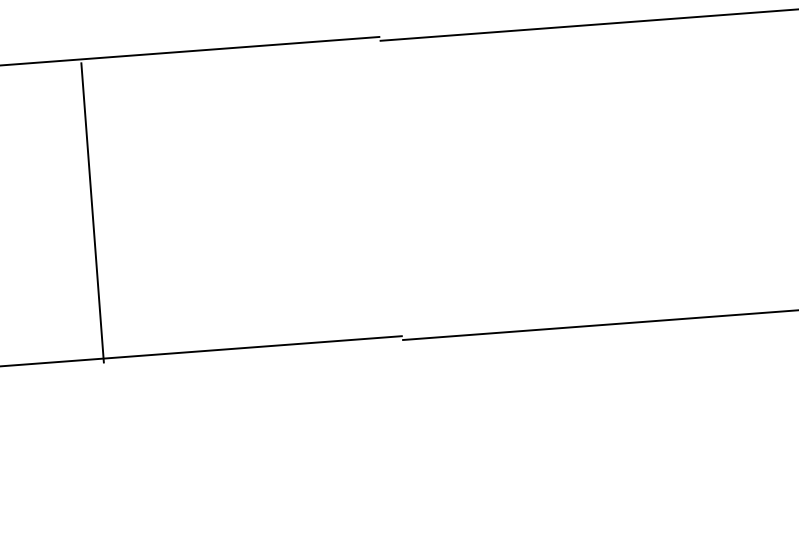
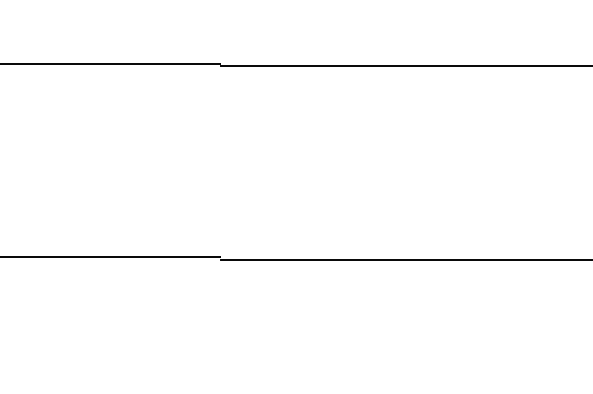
line: (92, 212) -> (27, 162), removed

